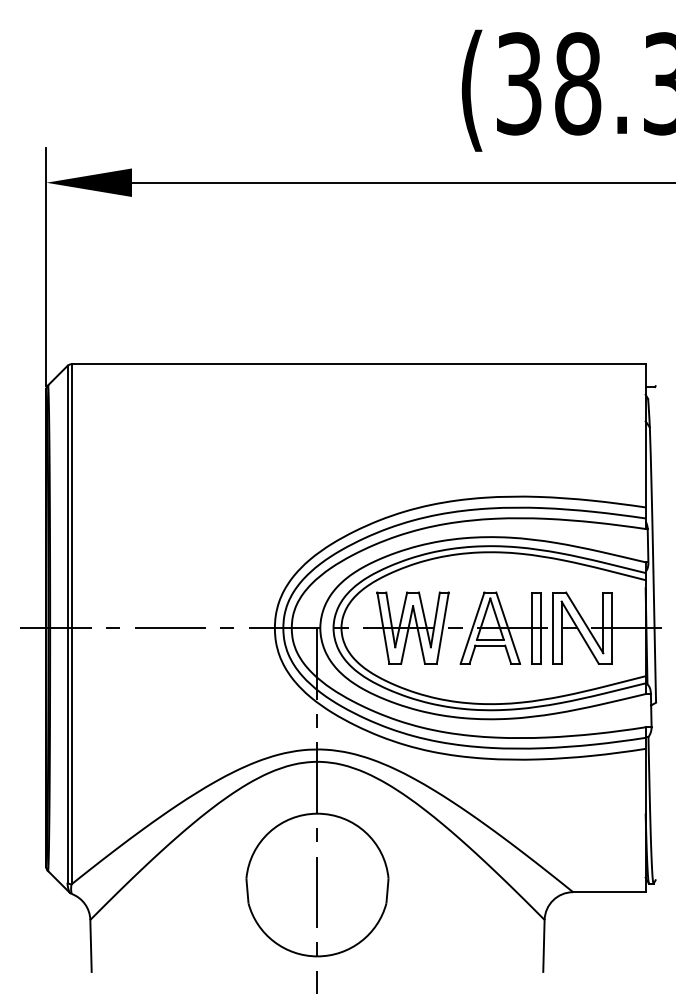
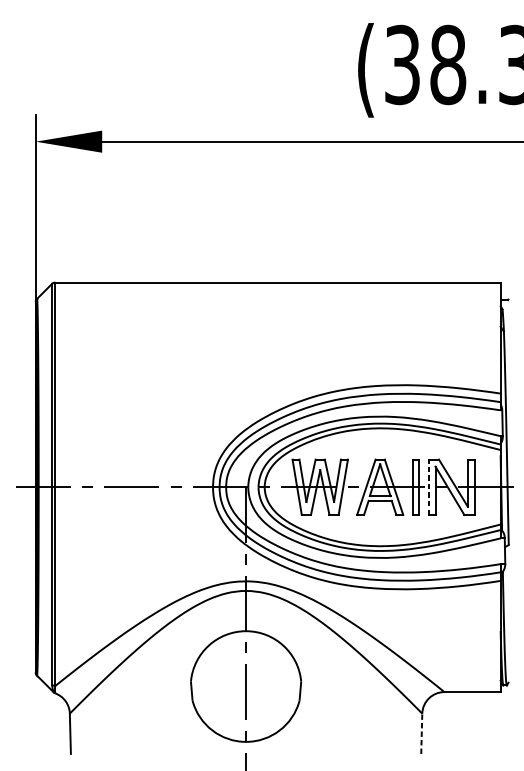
line: (552, 628) -> (428, 487), solid -> dashed
line: (543, 945) -> (421, 733), solid -> dashed

